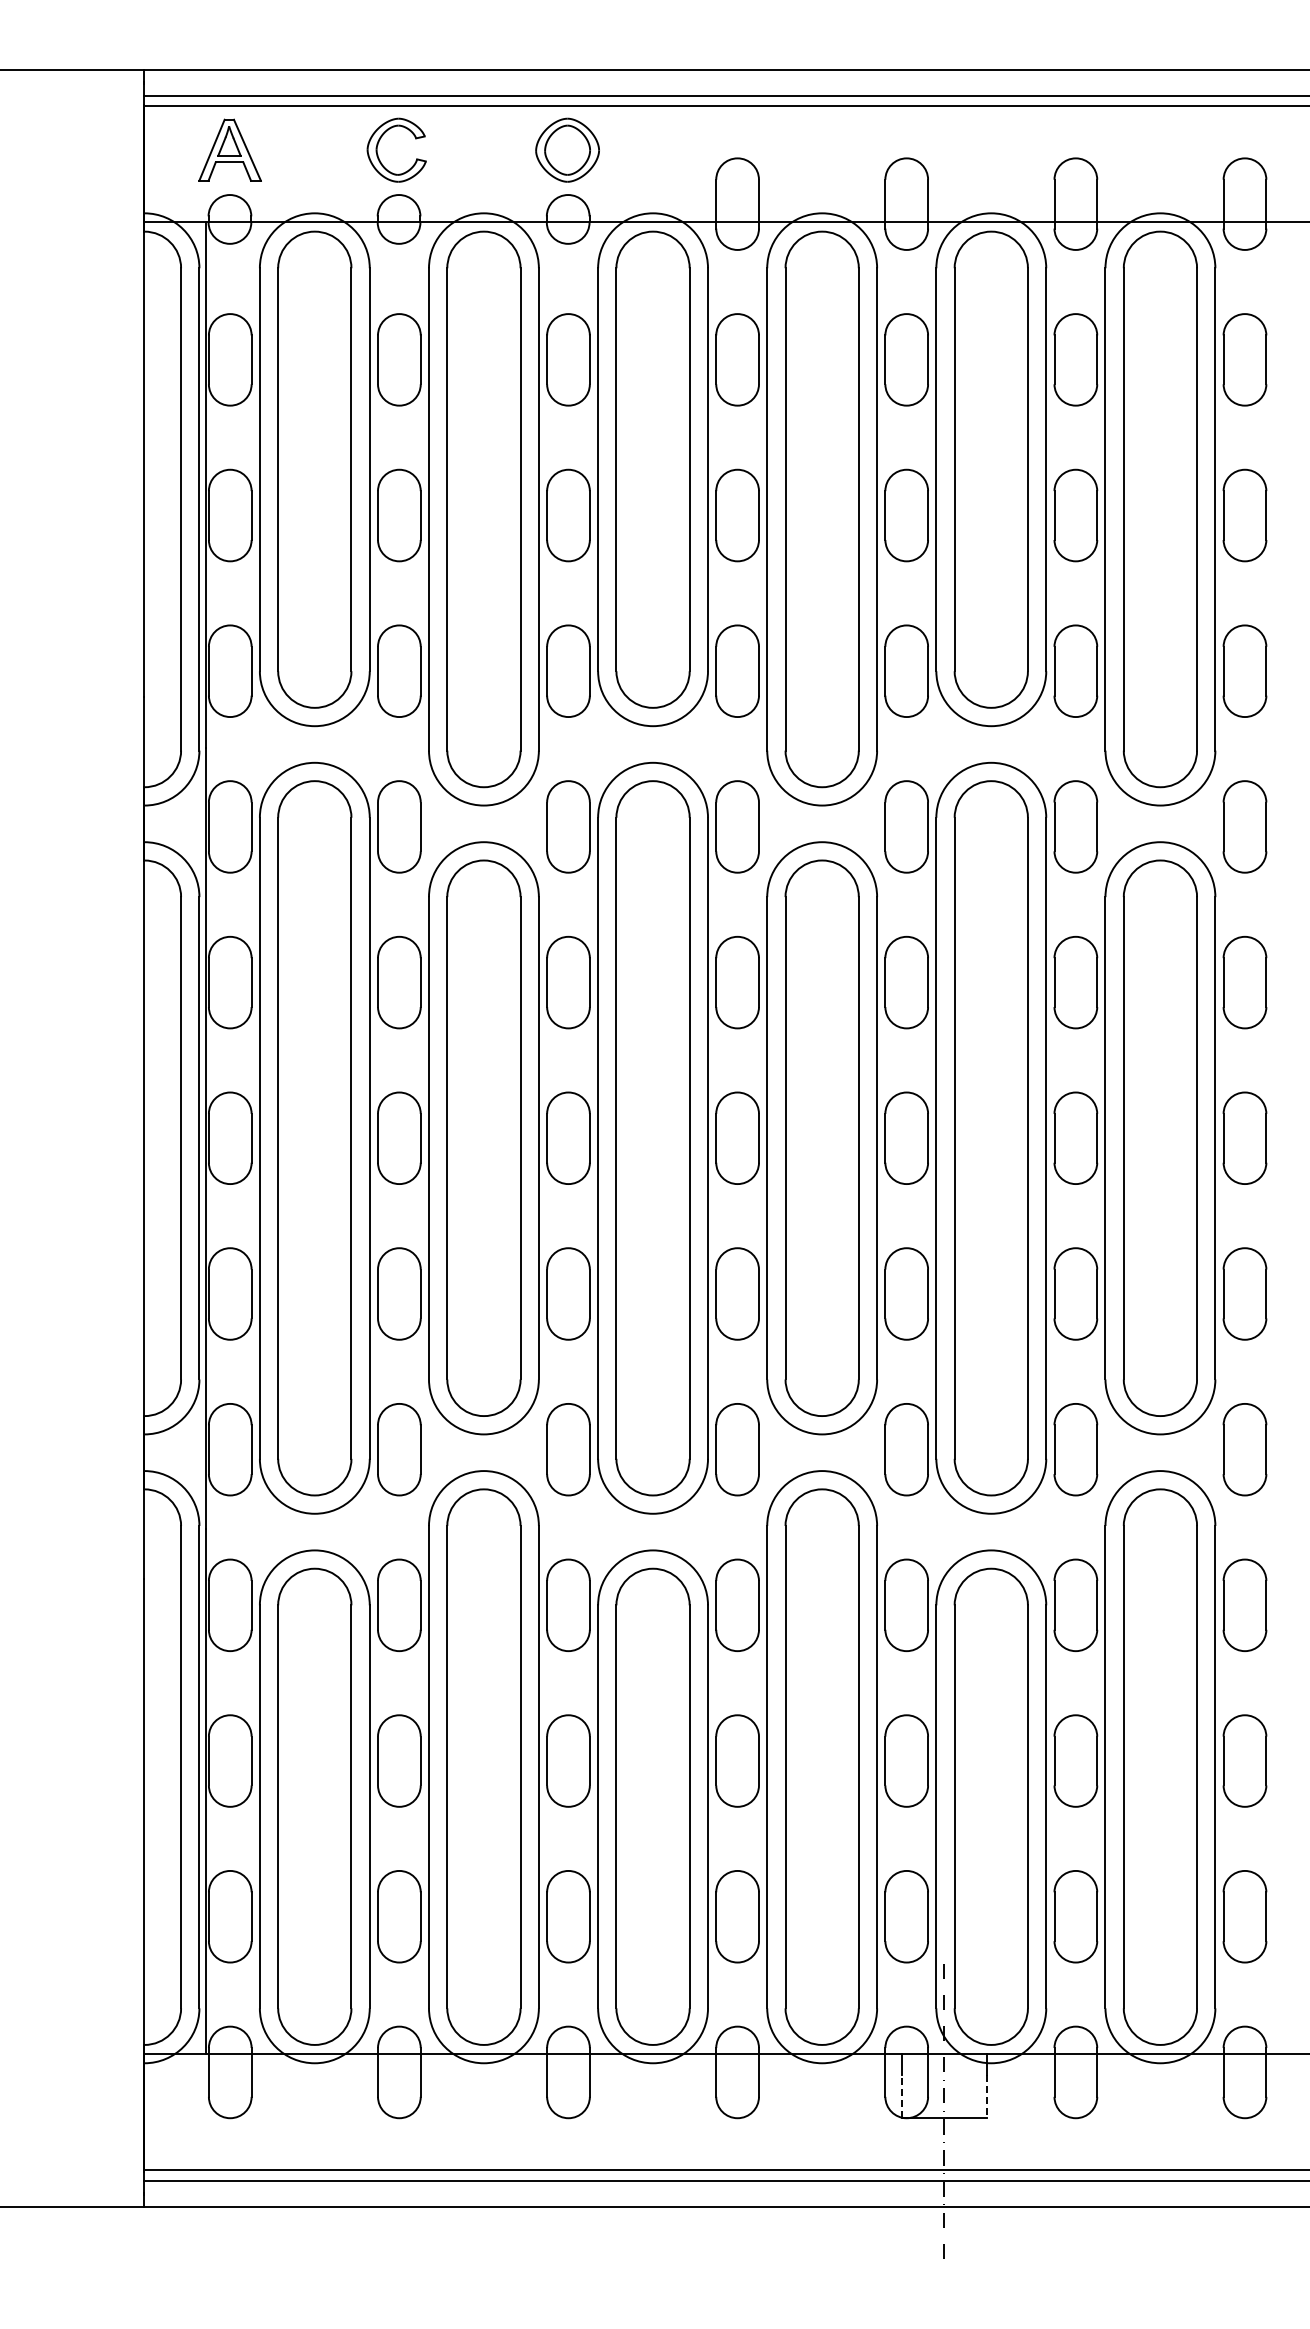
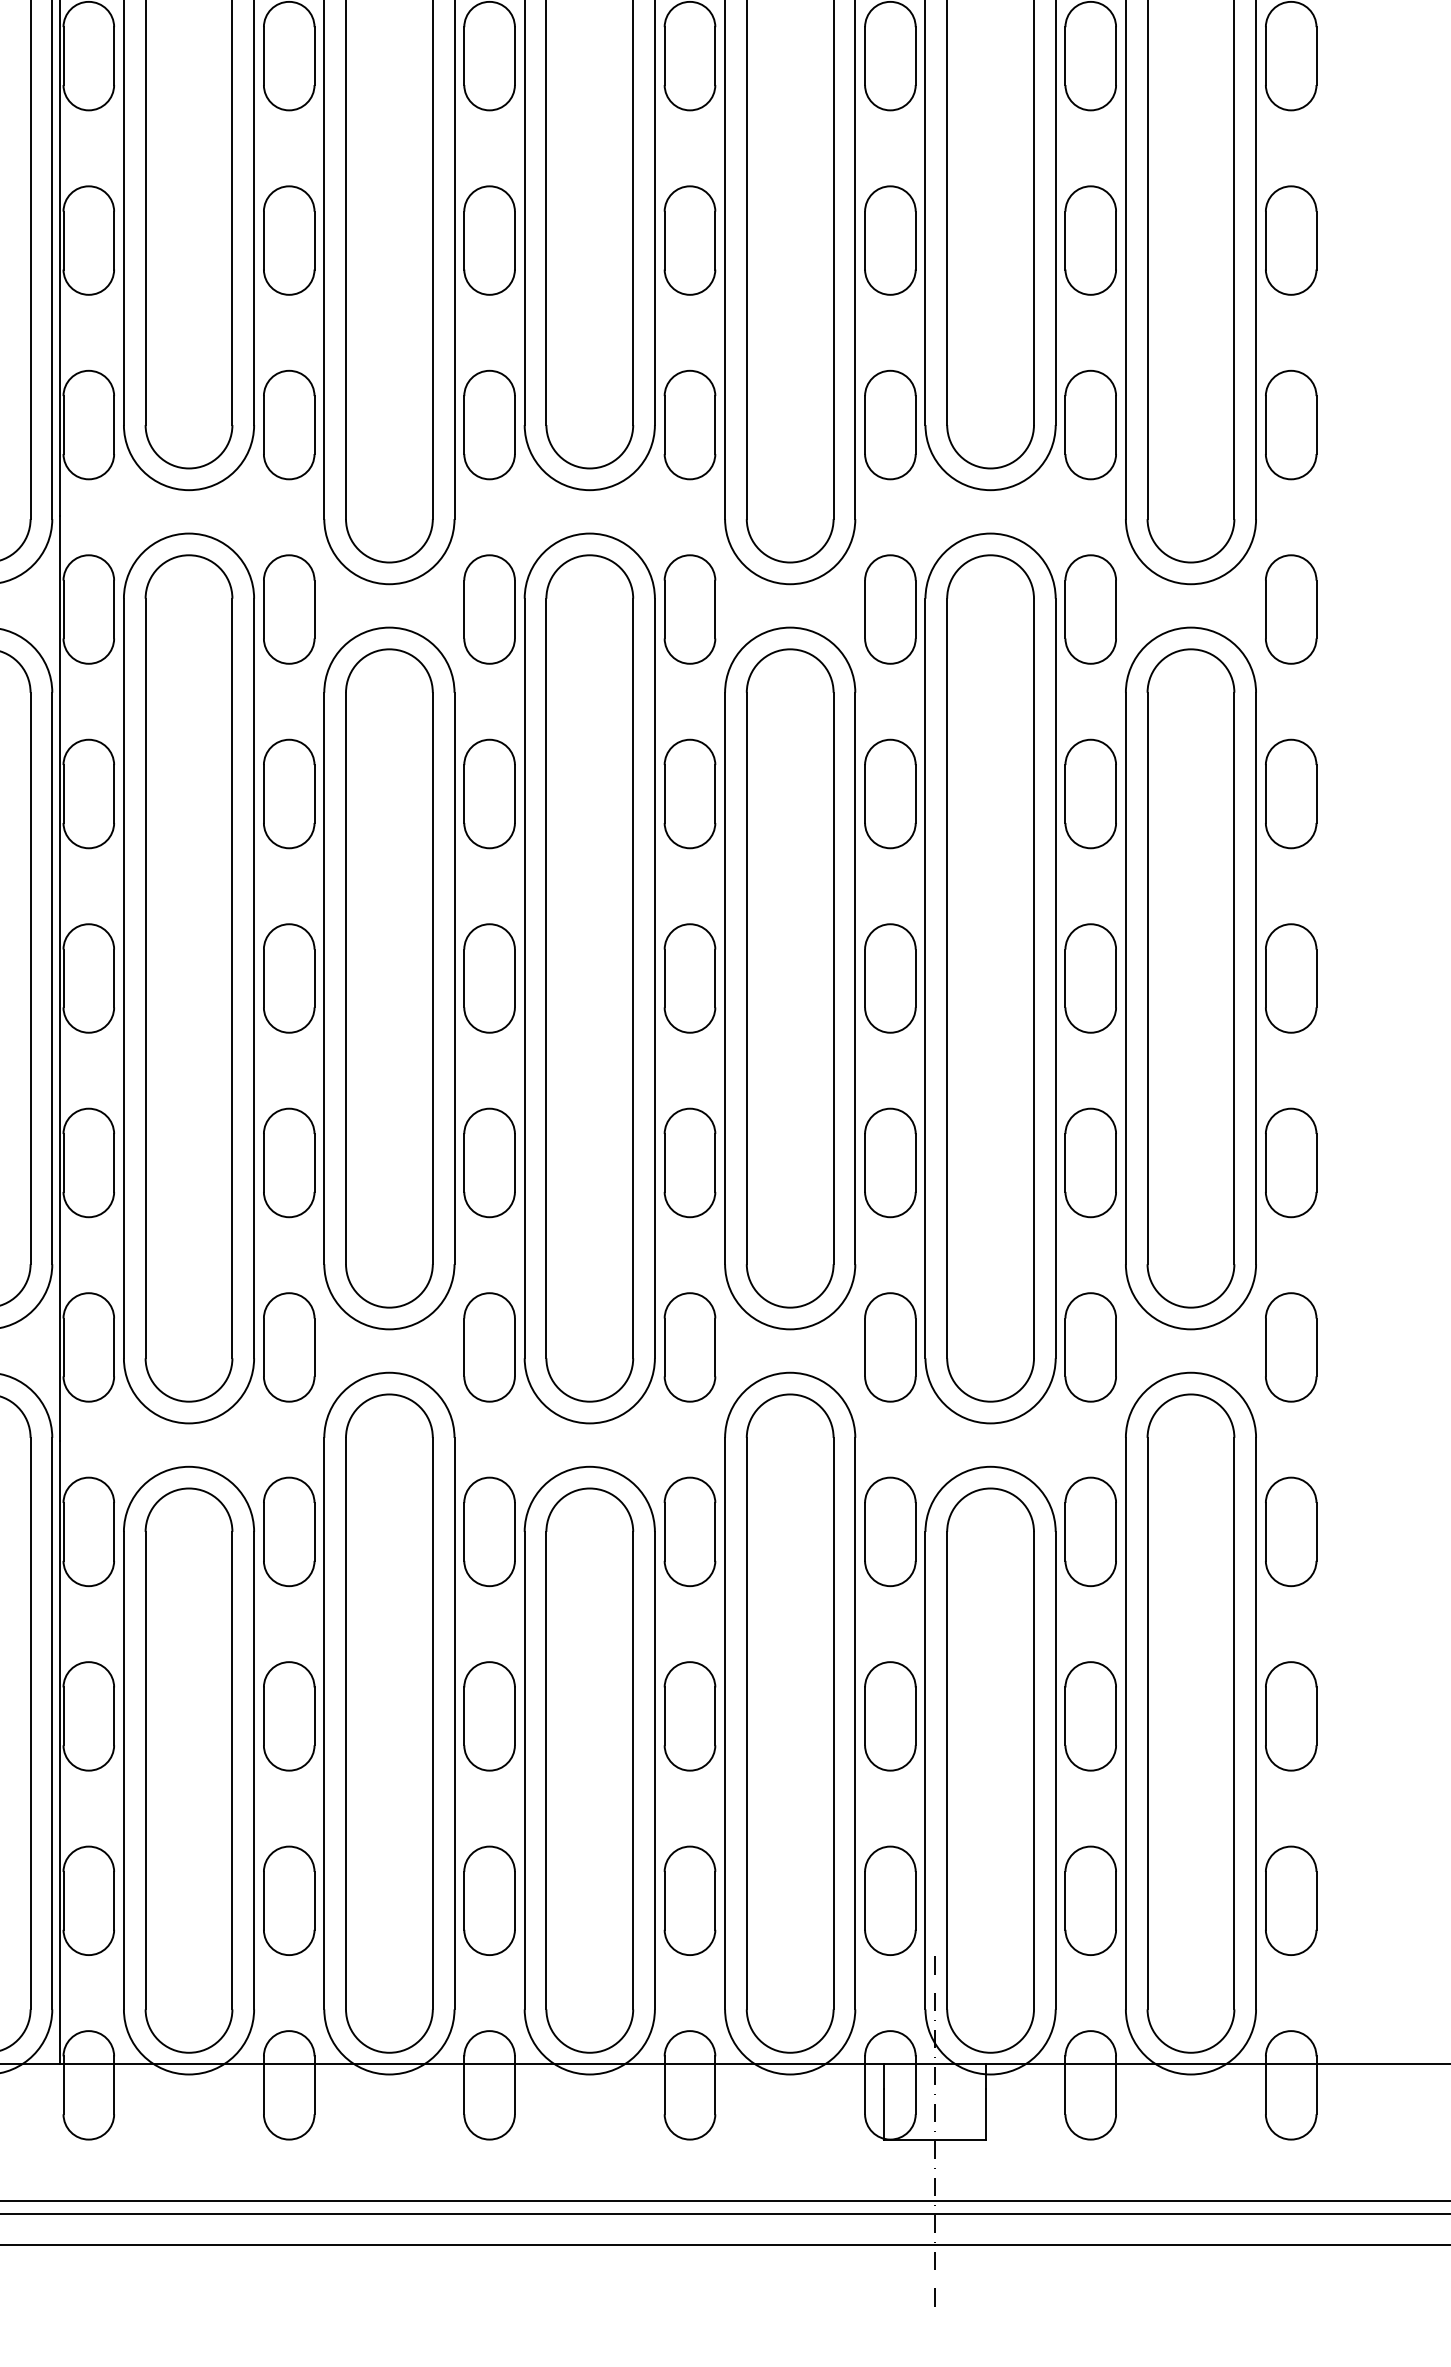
line: (901, 2096) -> (884, 2113), dashed -> solid
line: (987, 2097) -> (986, 2115), dashed -> solid

